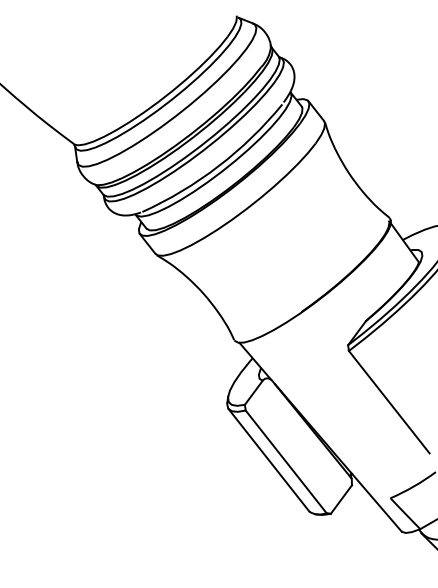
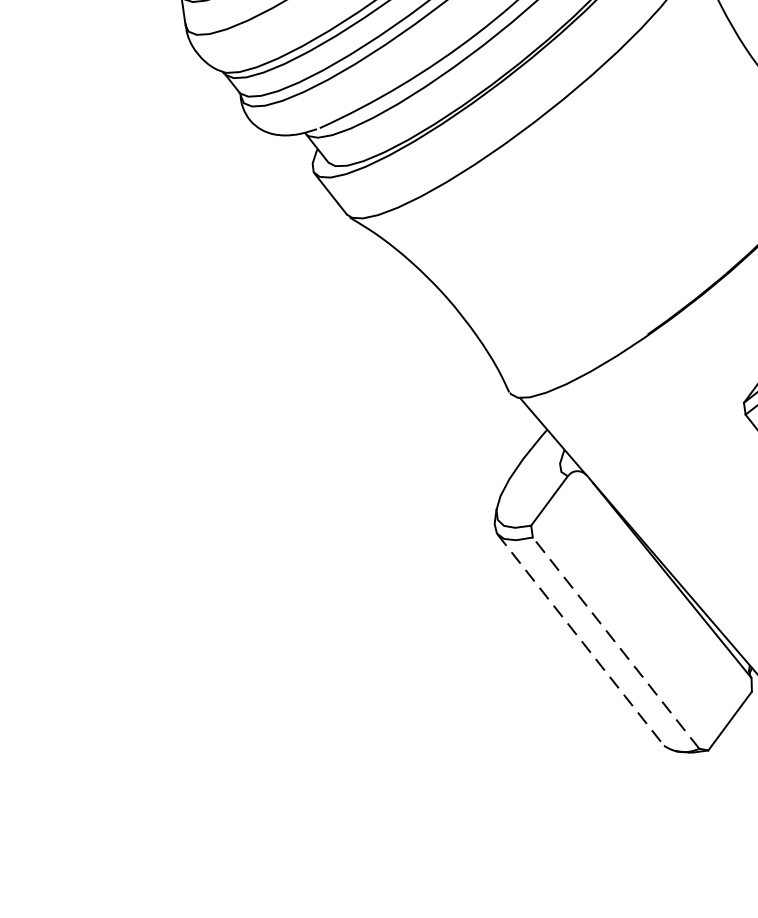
line: (269, 460) -> (581, 640), solid -> dashed
line: (285, 461) -> (614, 642), solid -> dashed

